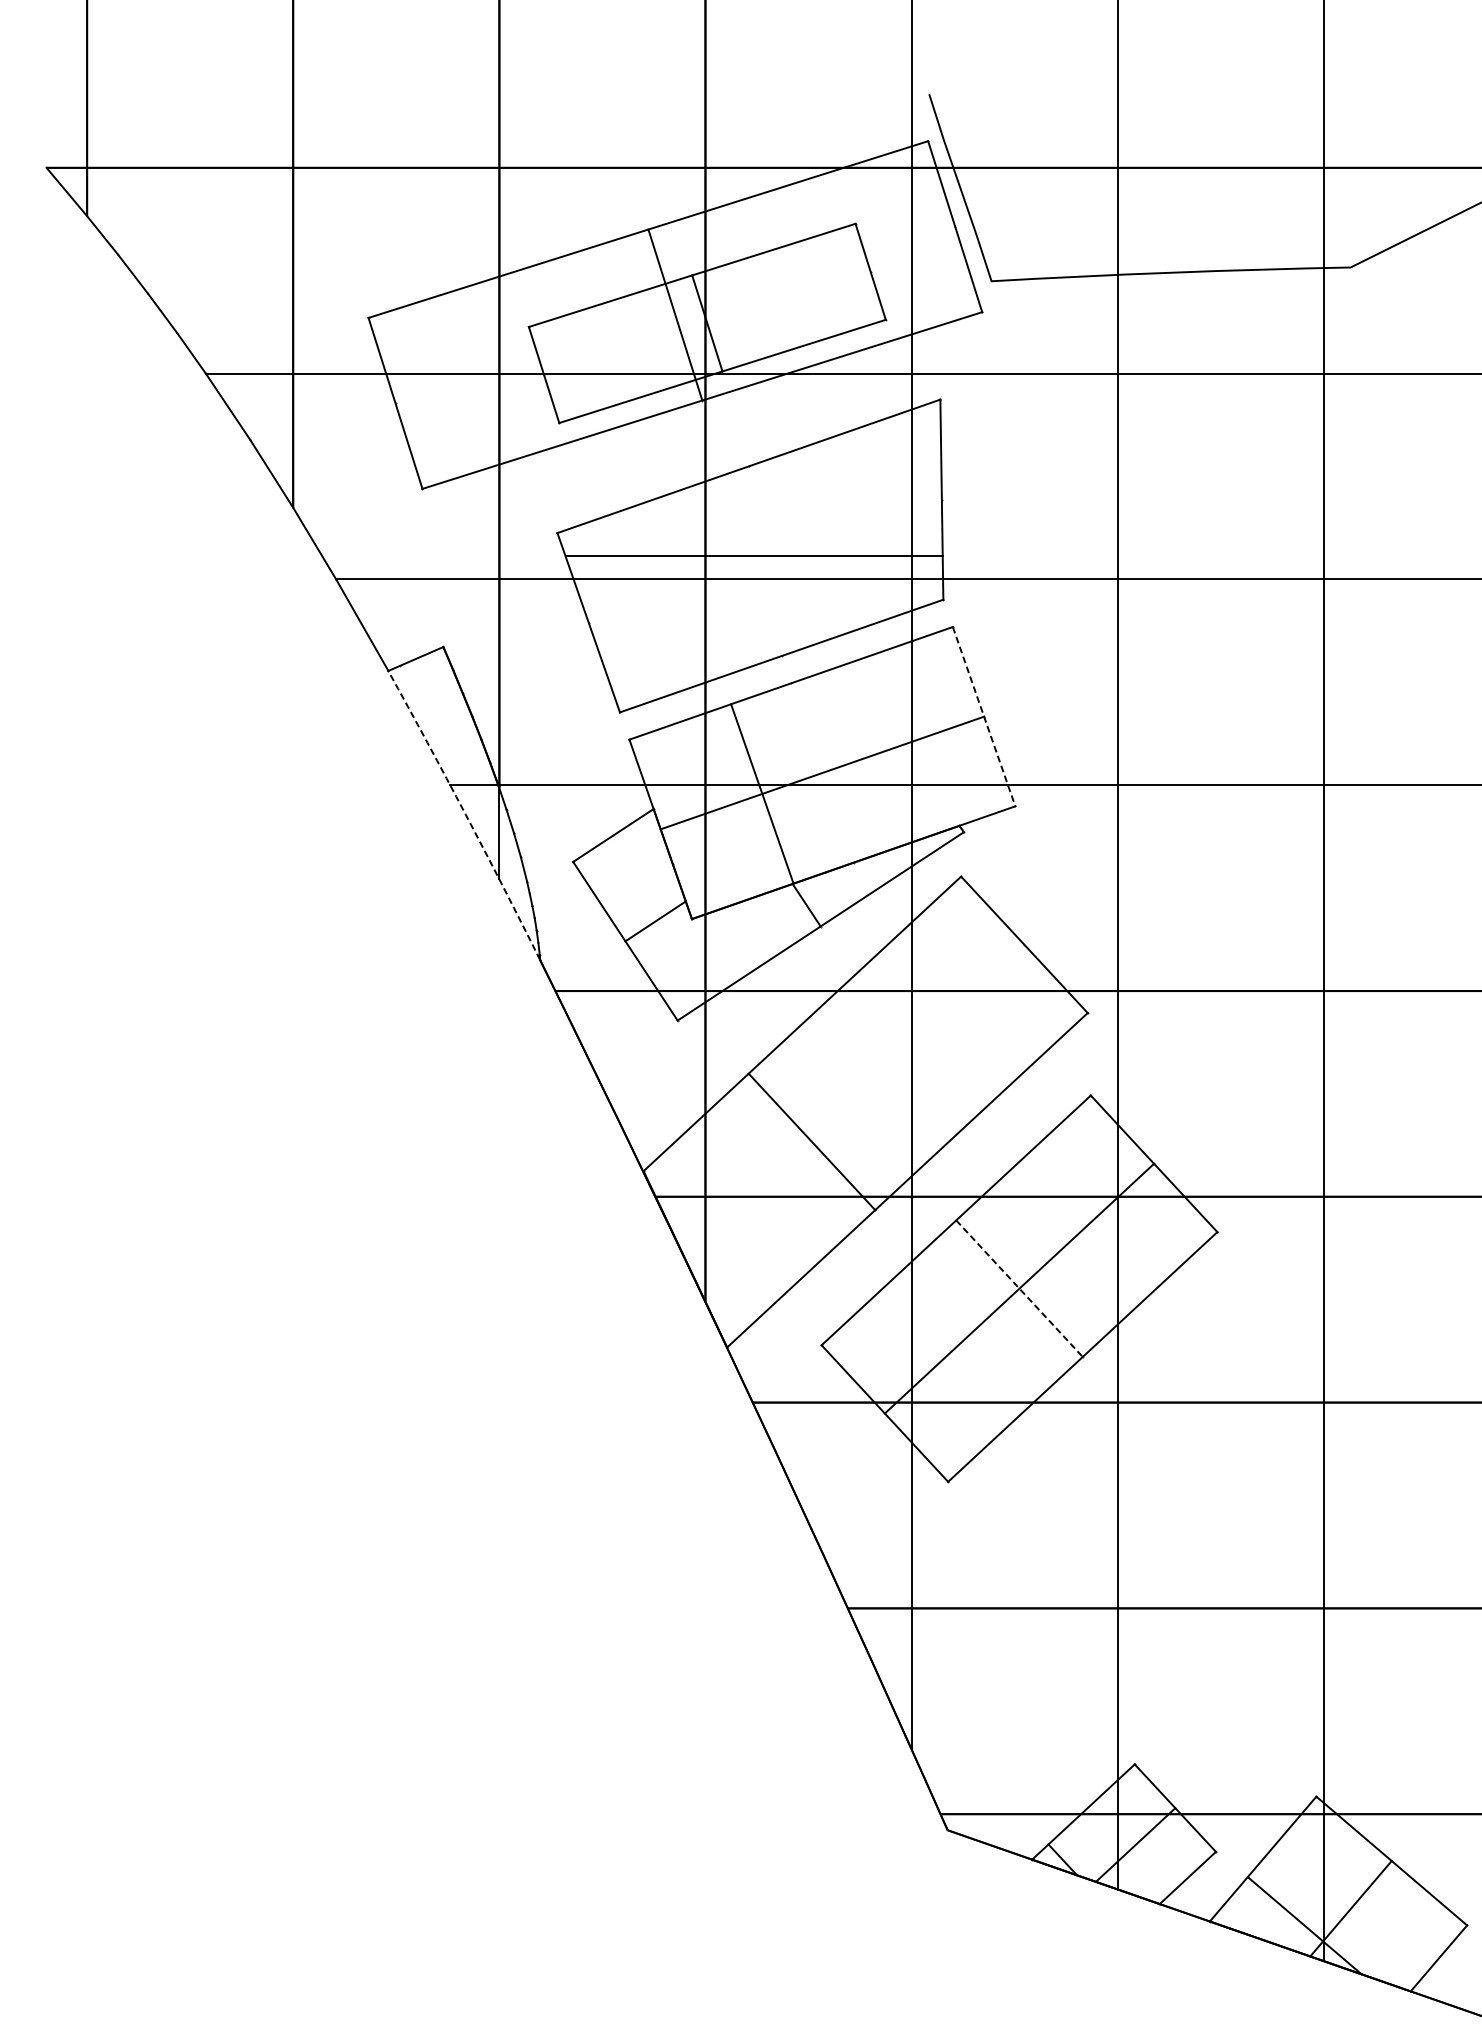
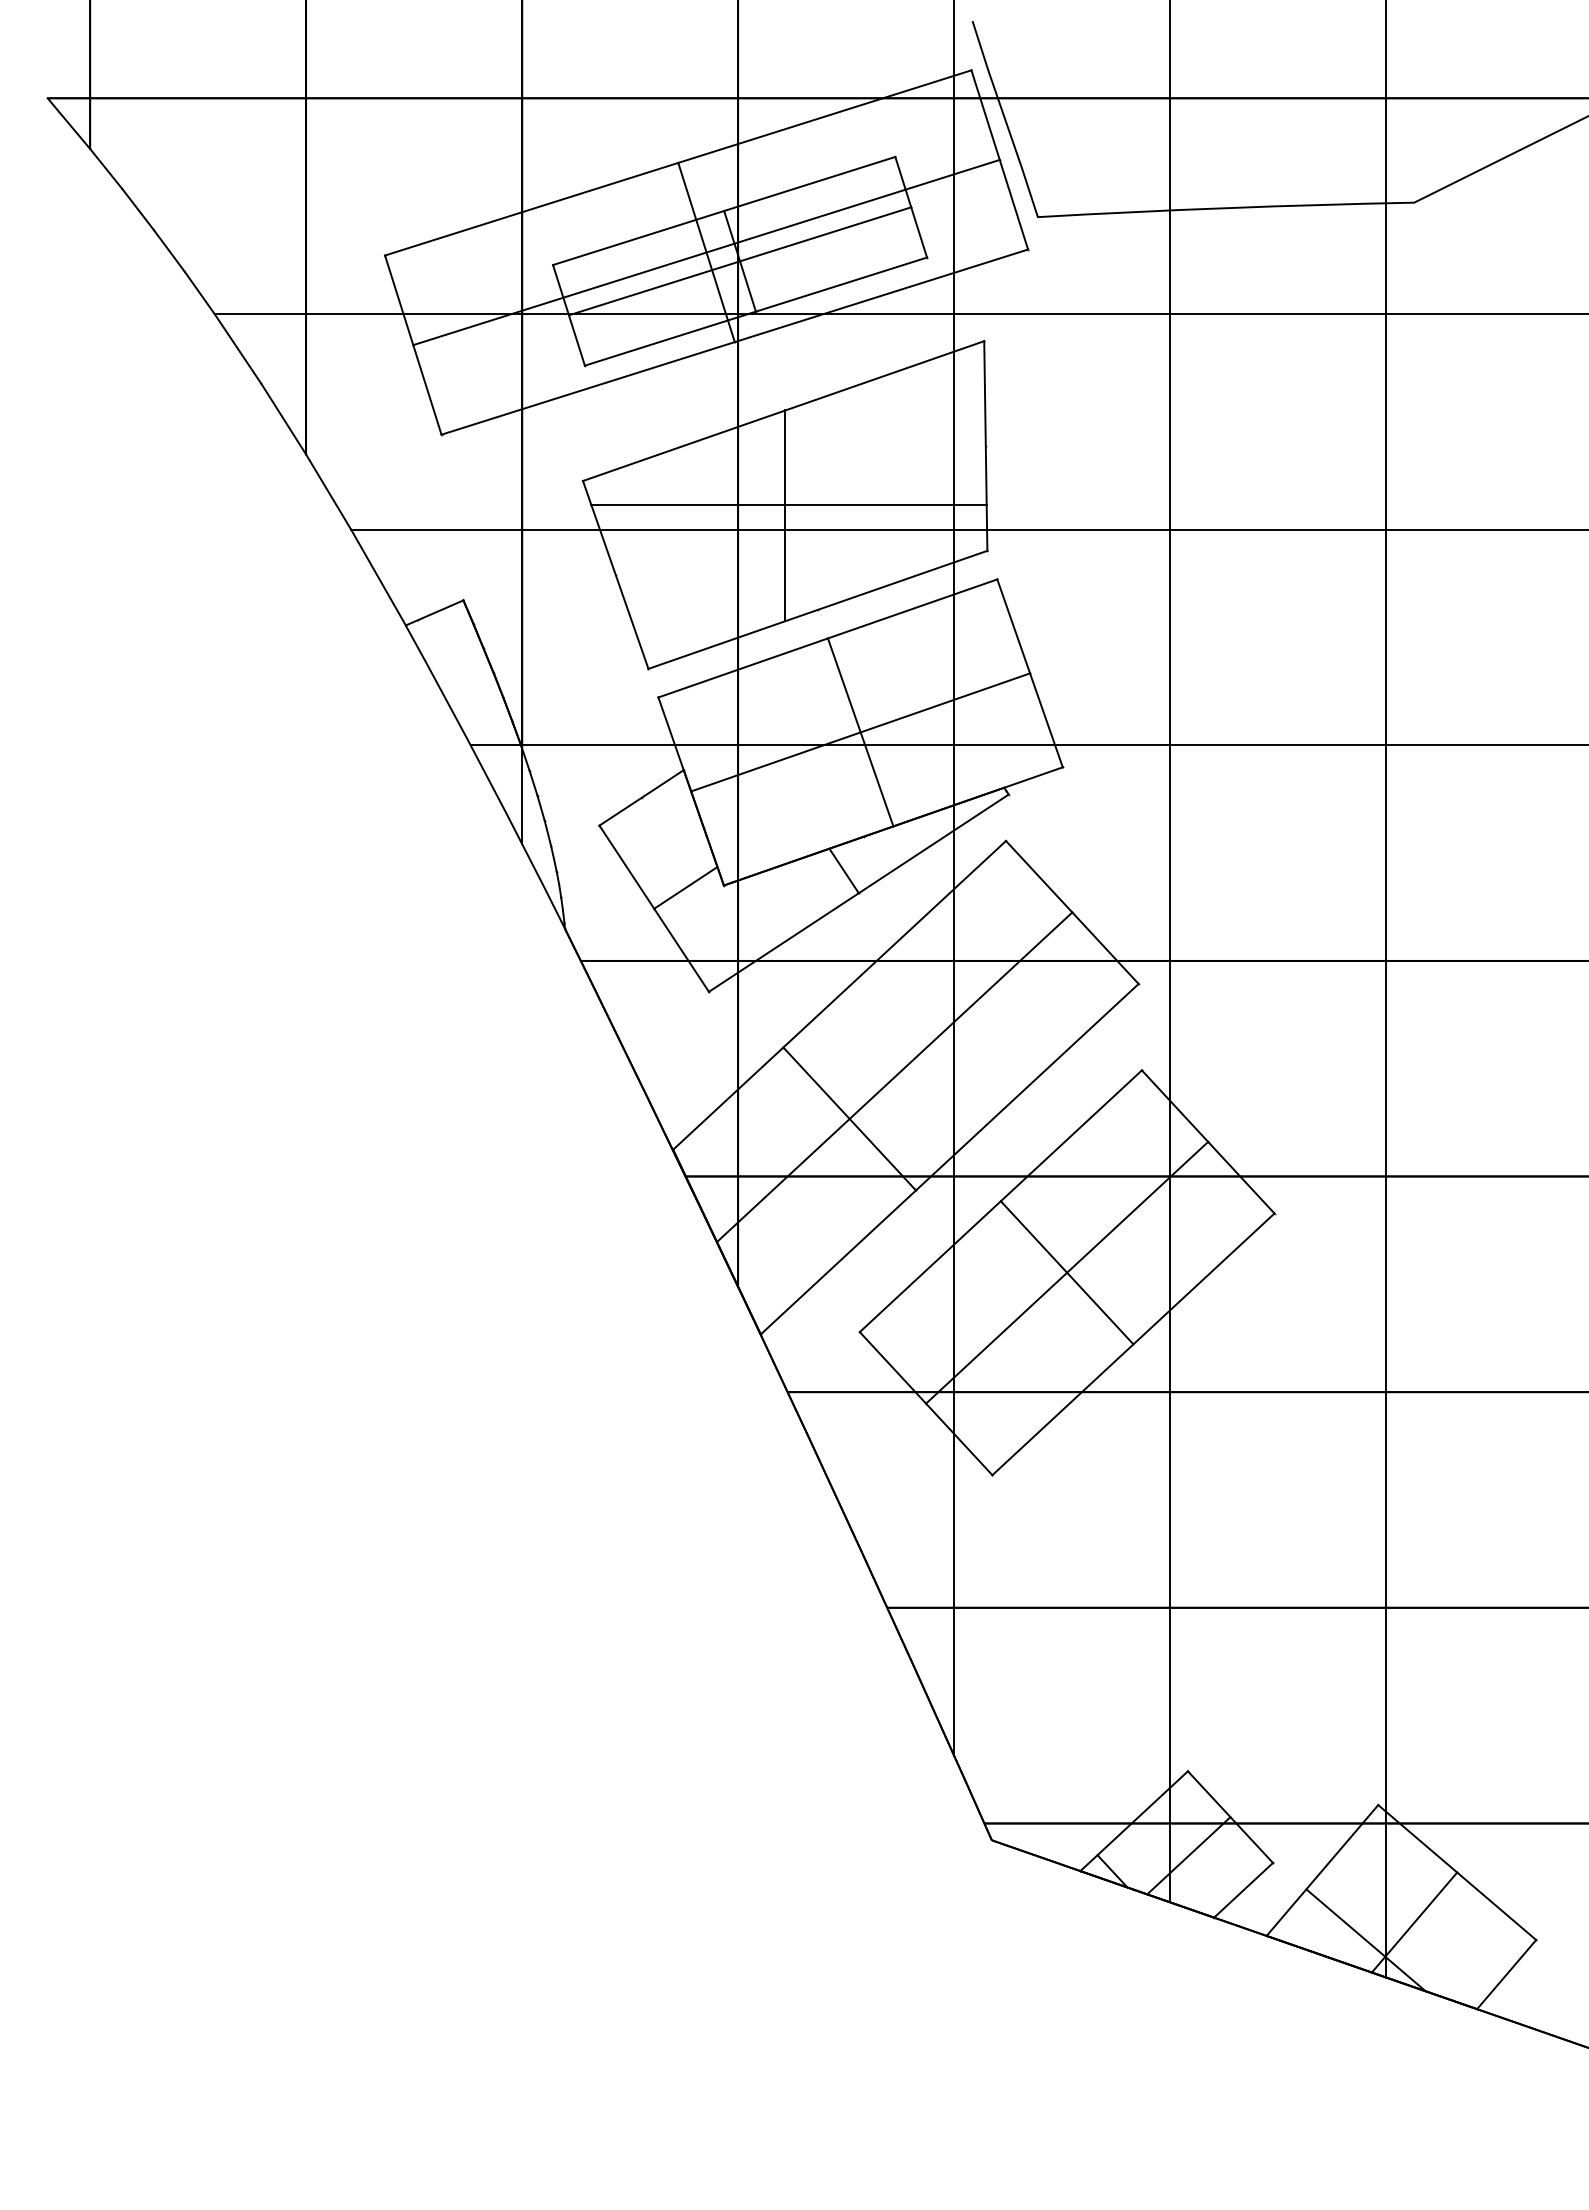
line: (675, 315) -> (706, 252), added
line: (706, 323) -> (739, 261), added
line: (750, 565) -> (785, 515), added
line: (984, 716) -> (1030, 673), dashed -> solid
line: (762, 794) -> (860, 732), moved
arc: (465, 815) -> (486, 776), dashed -> solid
line: (854, 1101) -> (894, 1076), added
line: (1019, 1288) -> (1067, 1272), dashed -> solid

